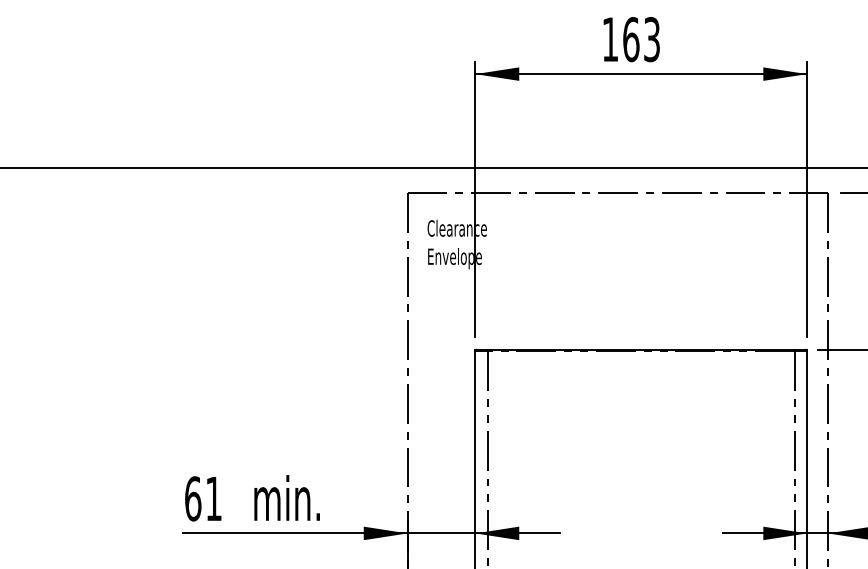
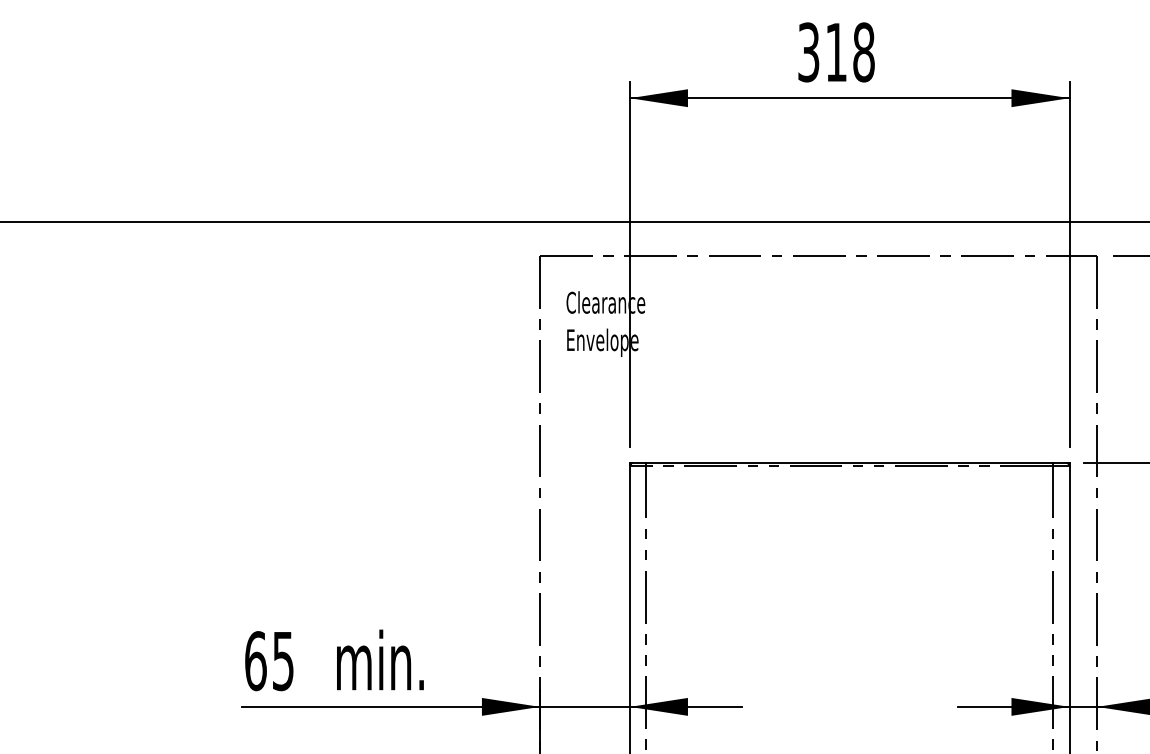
text: (631, 39) -> (836, 52), 163 -> 318
text: (213, 499) -> (282, 661), 61 -> 65

